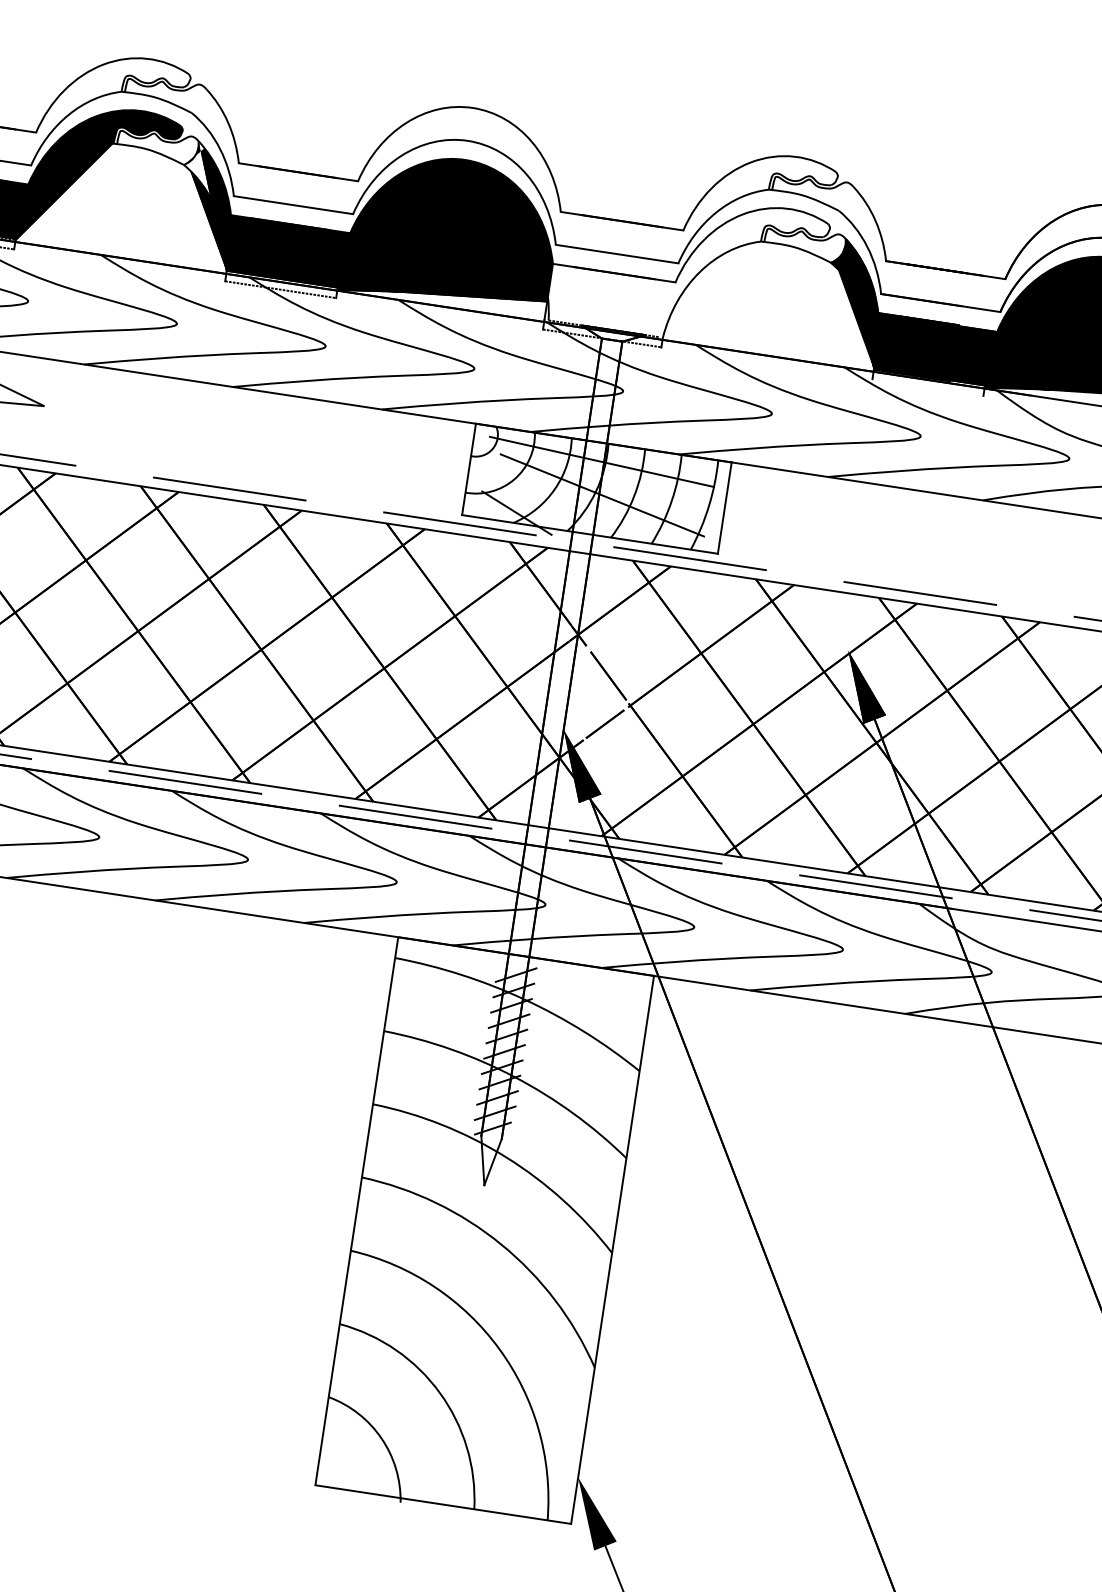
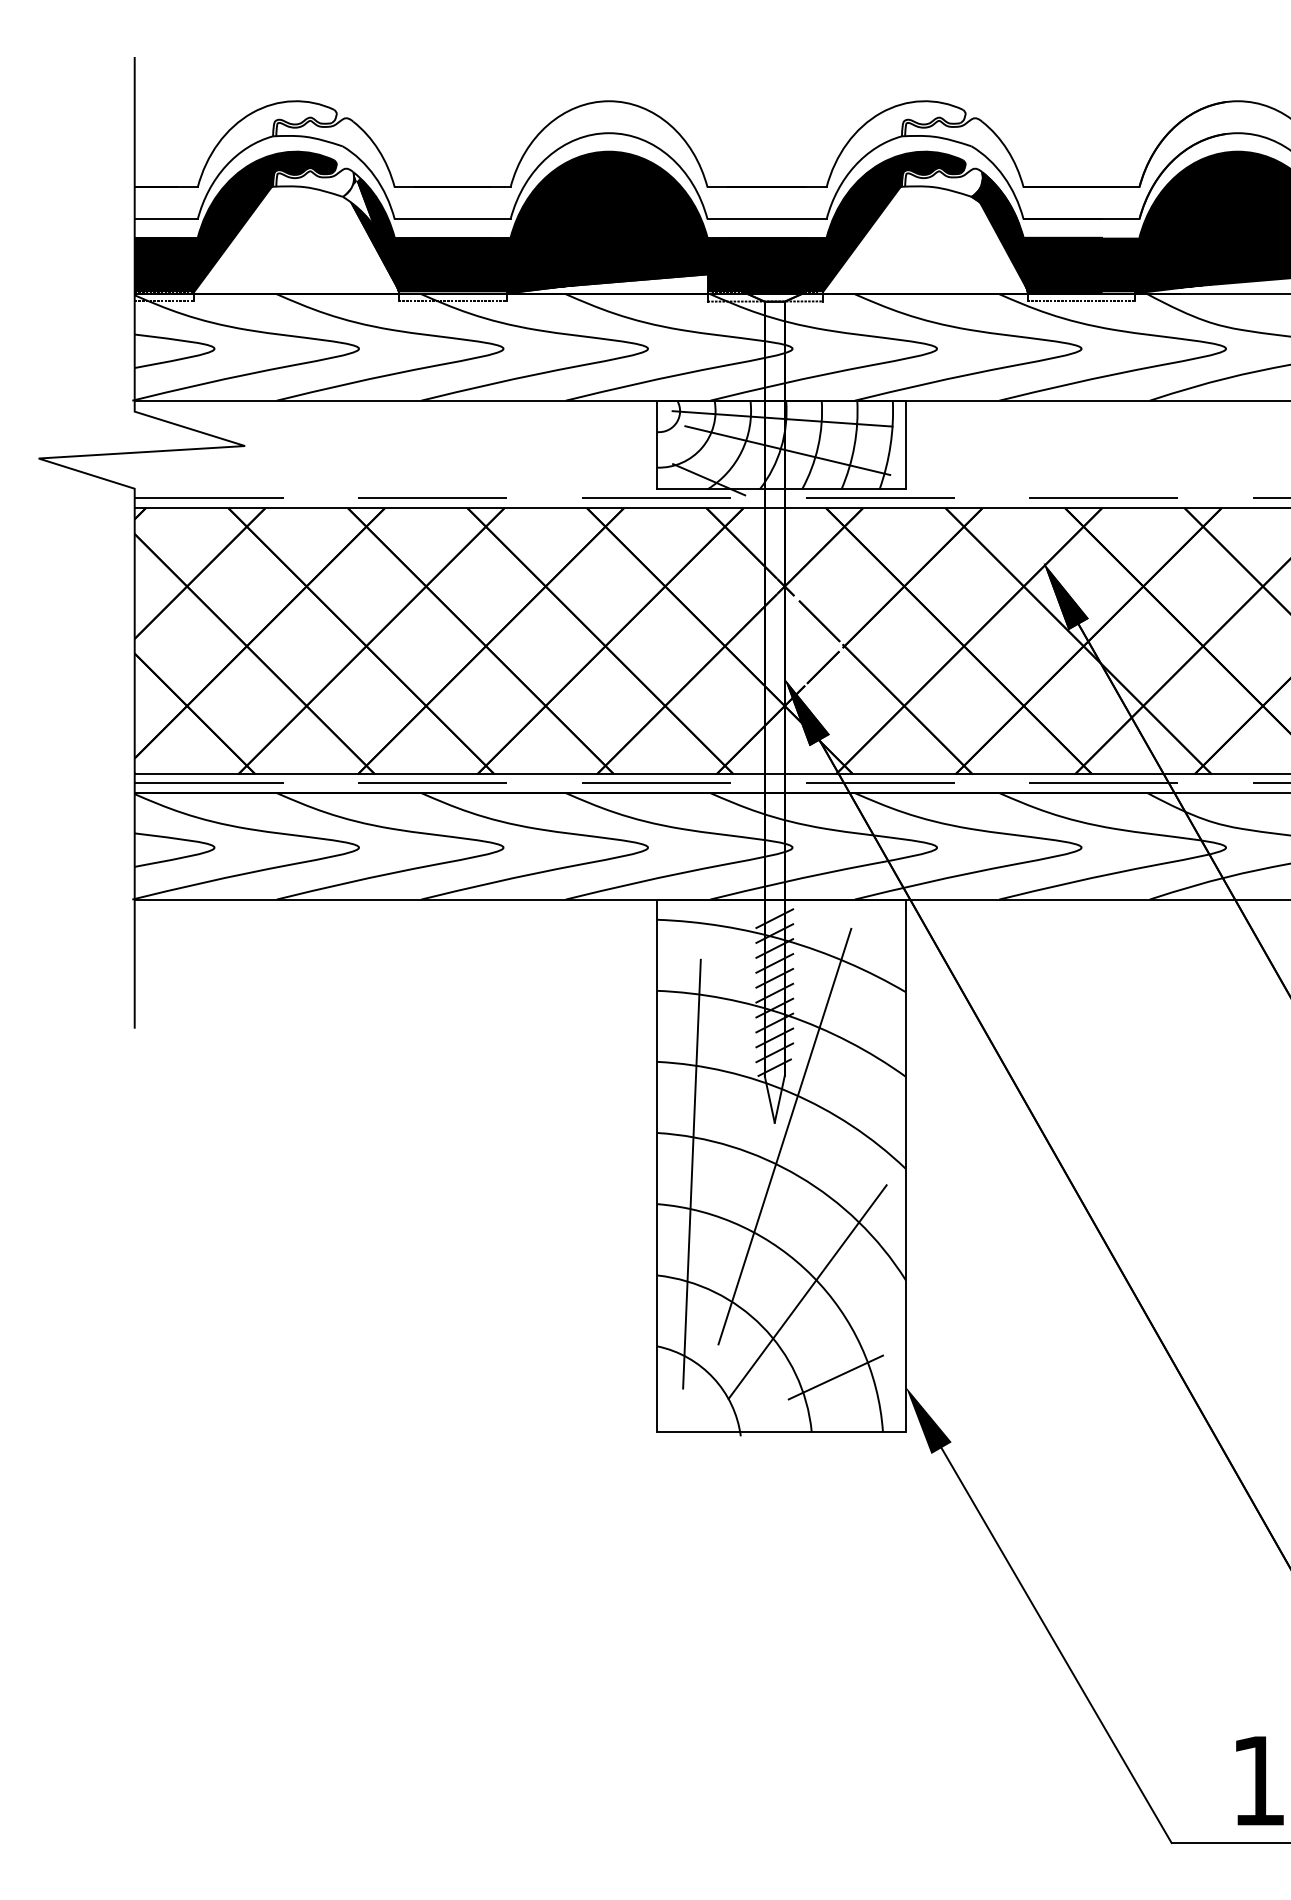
fill: (690, 268) -> (838, 222), added
line: (927, 387) -> (1081, 301), added
line: (492, 1200) -> (784, 1136), added
line: (390, 1224) -> (691, 1173), added
line: (491, 1364) -> (807, 1291), added
line: (507, 1456) -> (835, 1377), added

